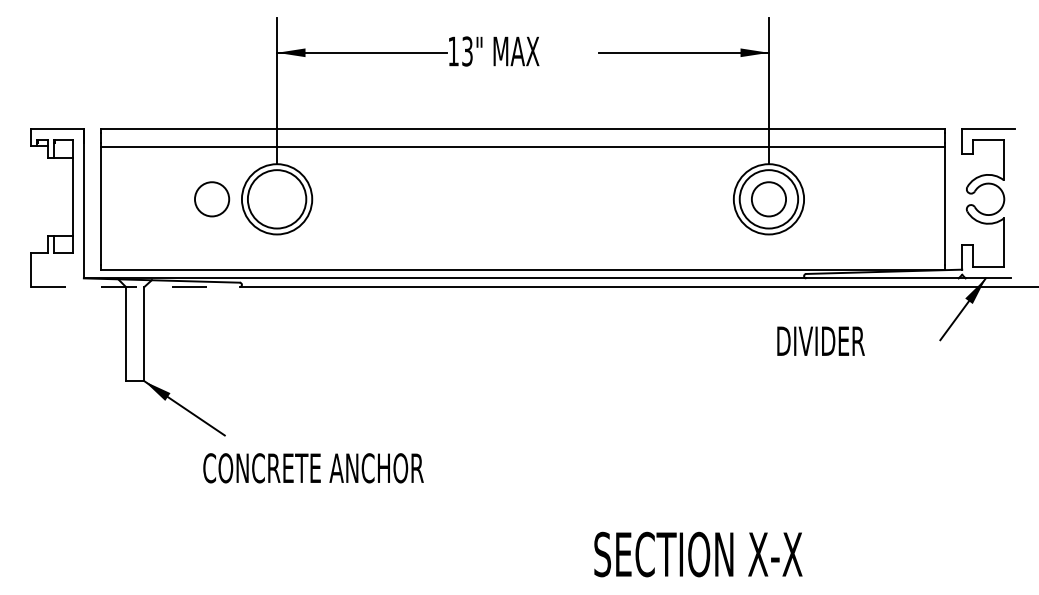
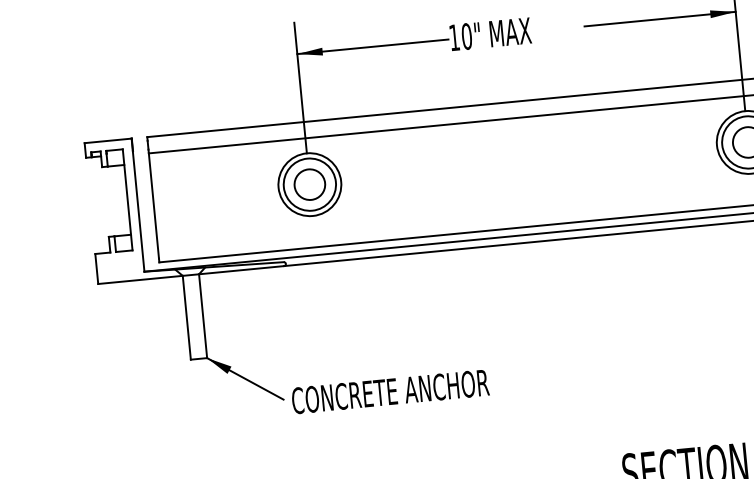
text: (467, 51) -> (466, 36), 13" -> 10"
circle: (212, 199) -> (310, 184), moved
line: (135, 287) -> (191, 275), dashed -> solid
text: (313, 468) -> (390, 392), moved

